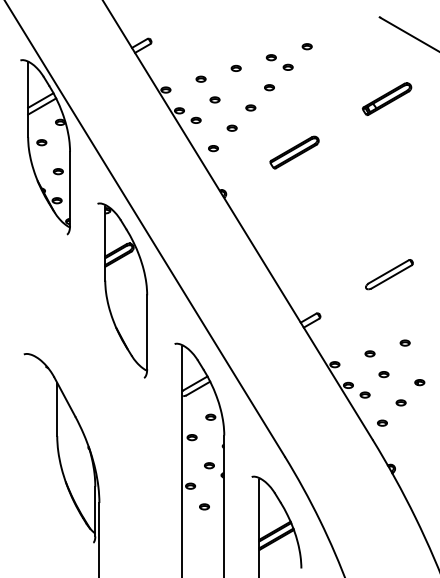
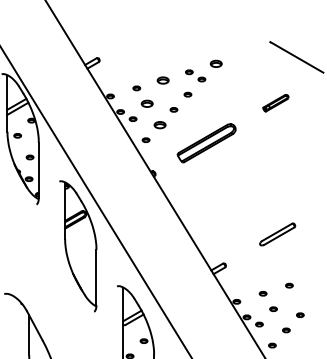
part: (306, 46) -> (215, 63), size x1.6
part: (235, 67) -> (162, 79), size x1.6
part: (386, 98) -> (275, 102), size x0.7
part: (214, 99) -> (146, 103), size x1.6
part: (231, 127) -> (159, 124), size x1.6
part: (294, 152) -> (206, 143), size x1.6

